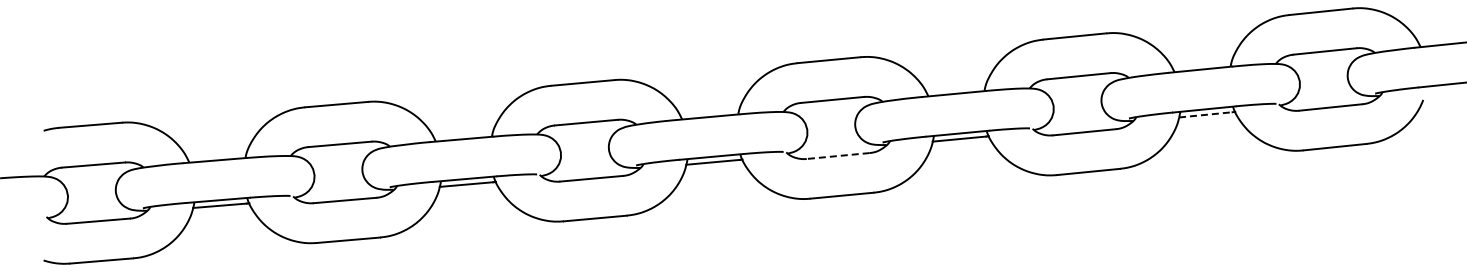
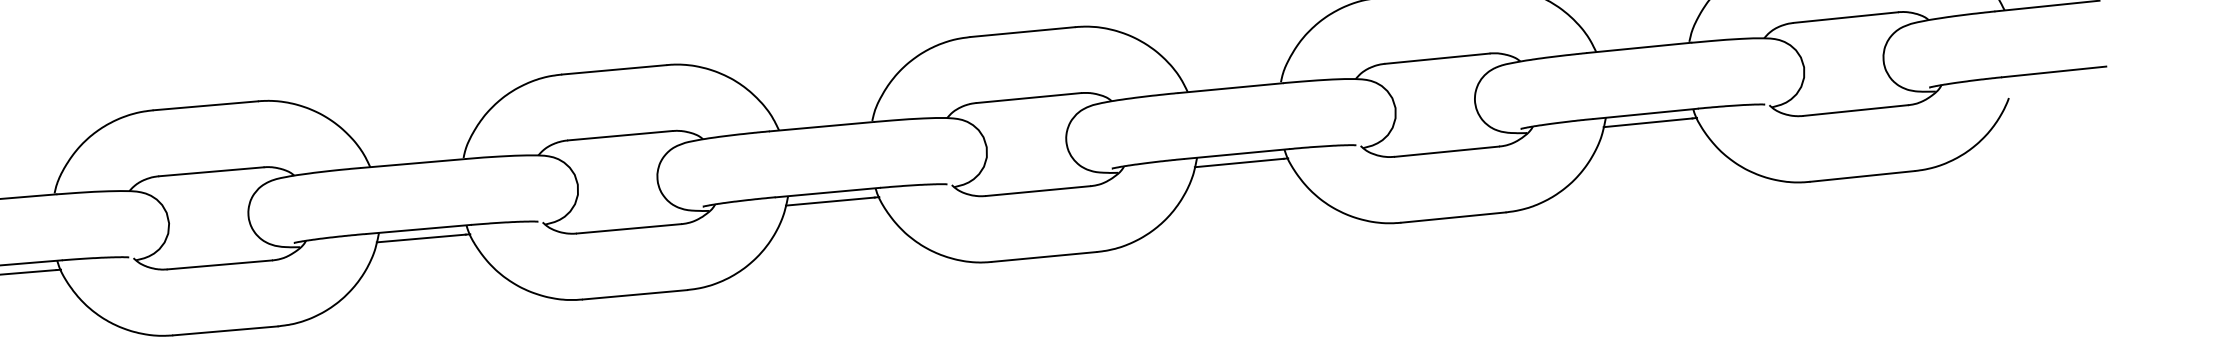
line: (1205, 114) -> (1647, 122), dashed -> solid
line: (838, 156) -> (1038, 191), dashed -> solid

